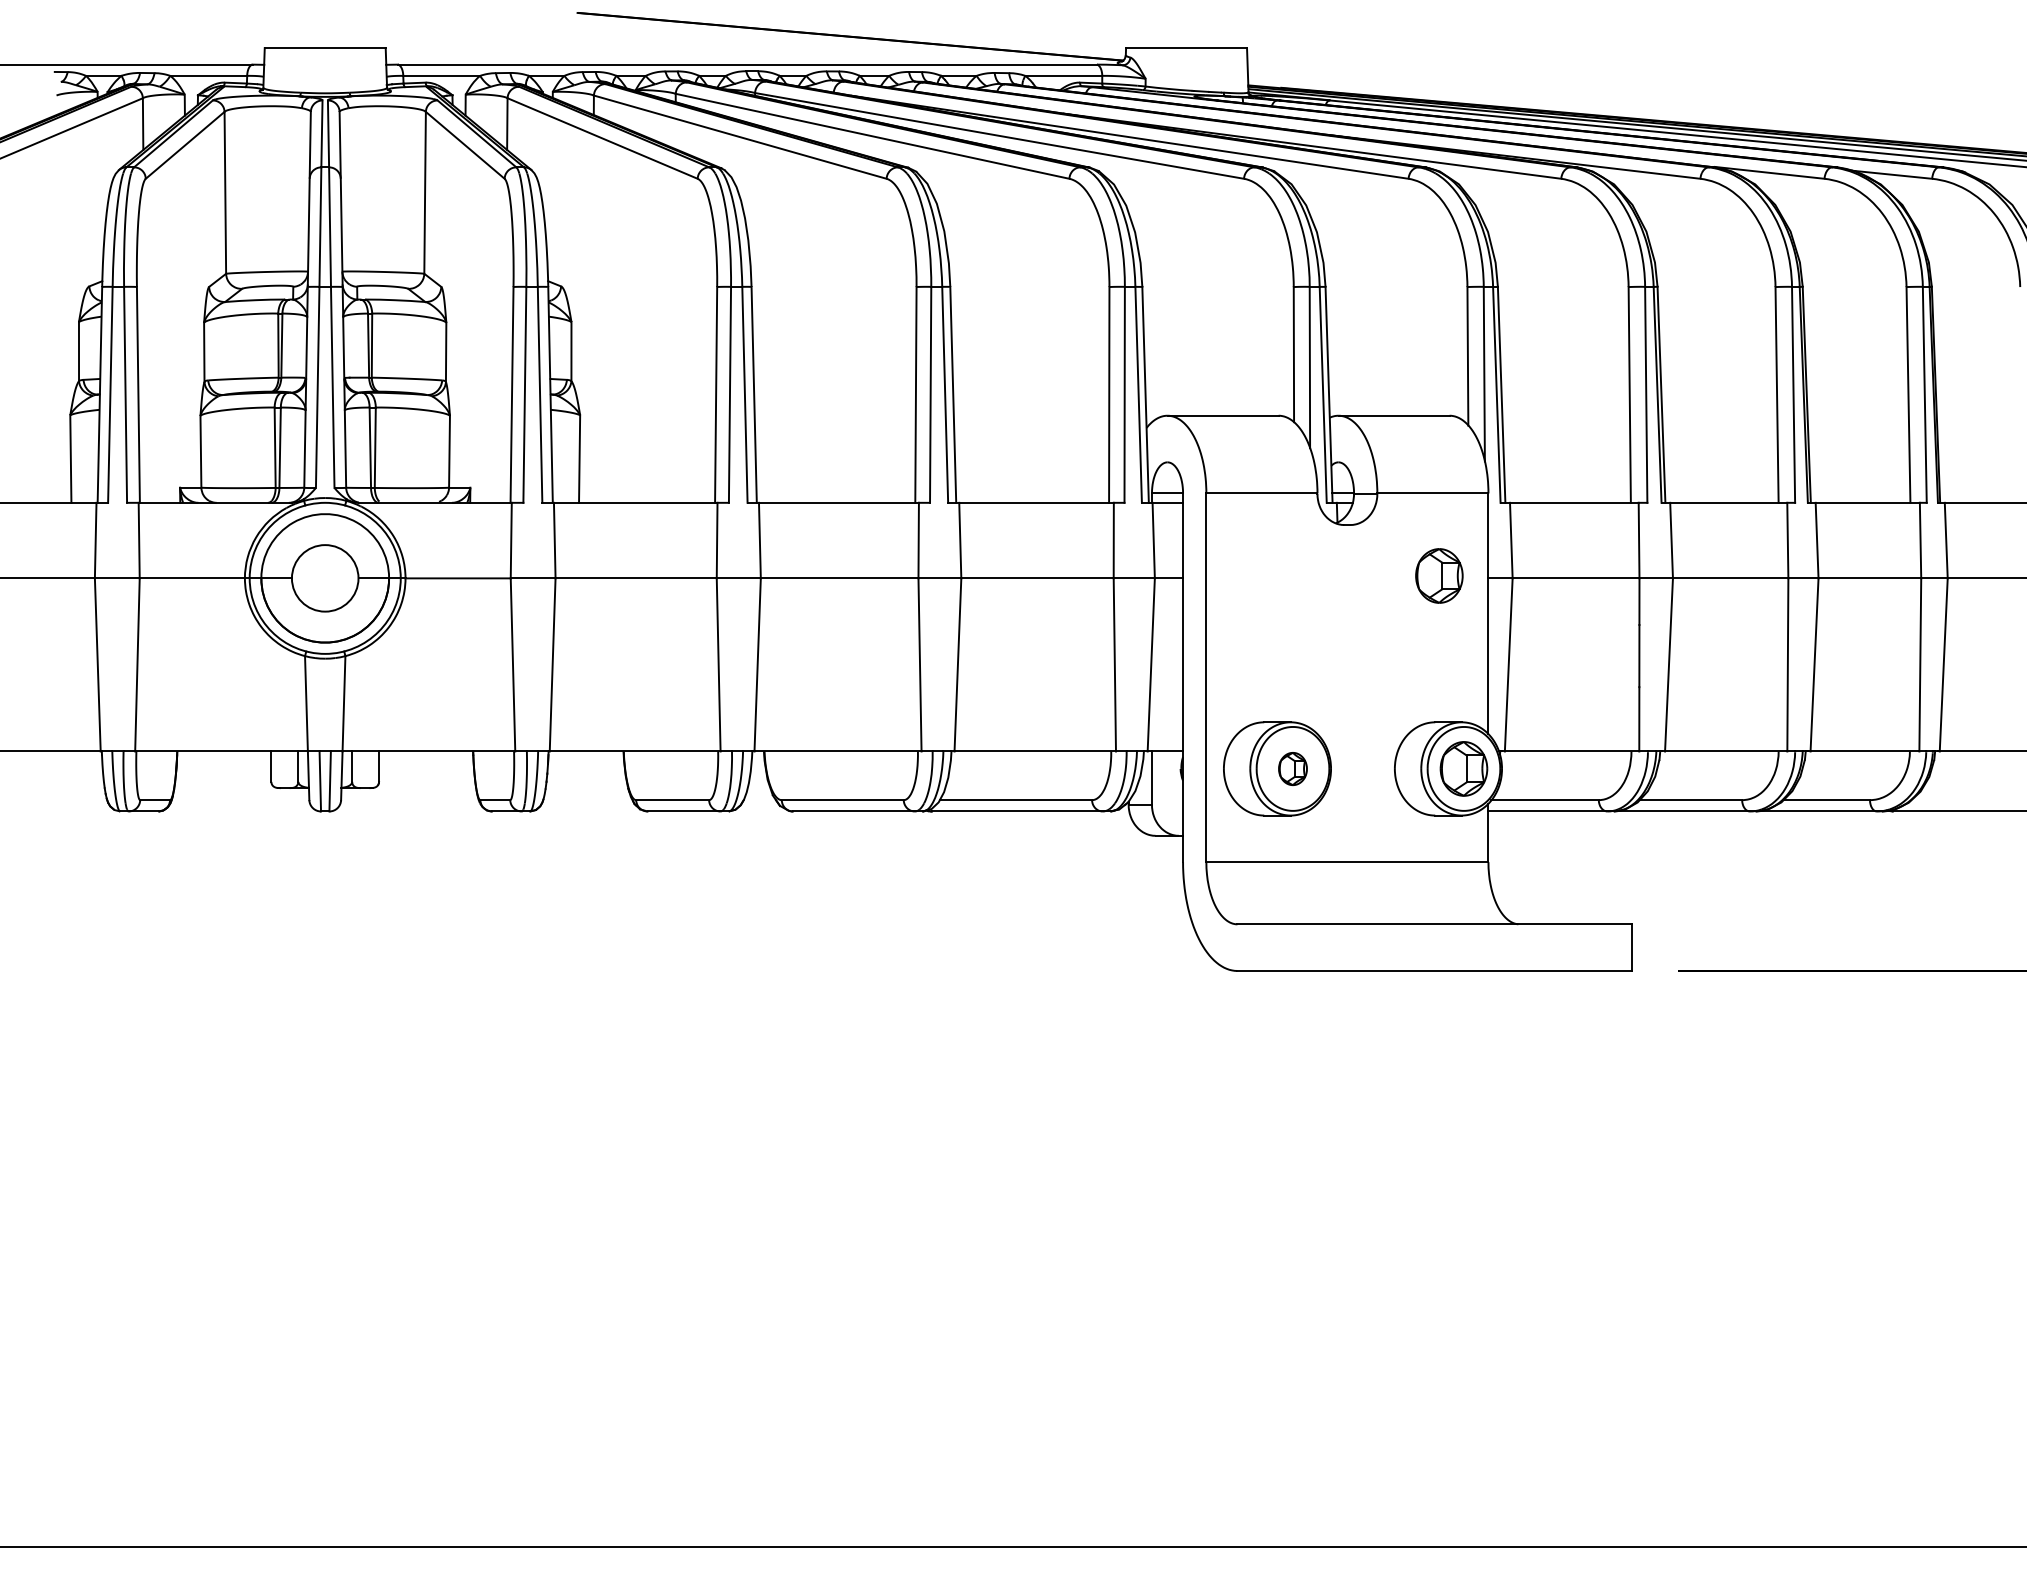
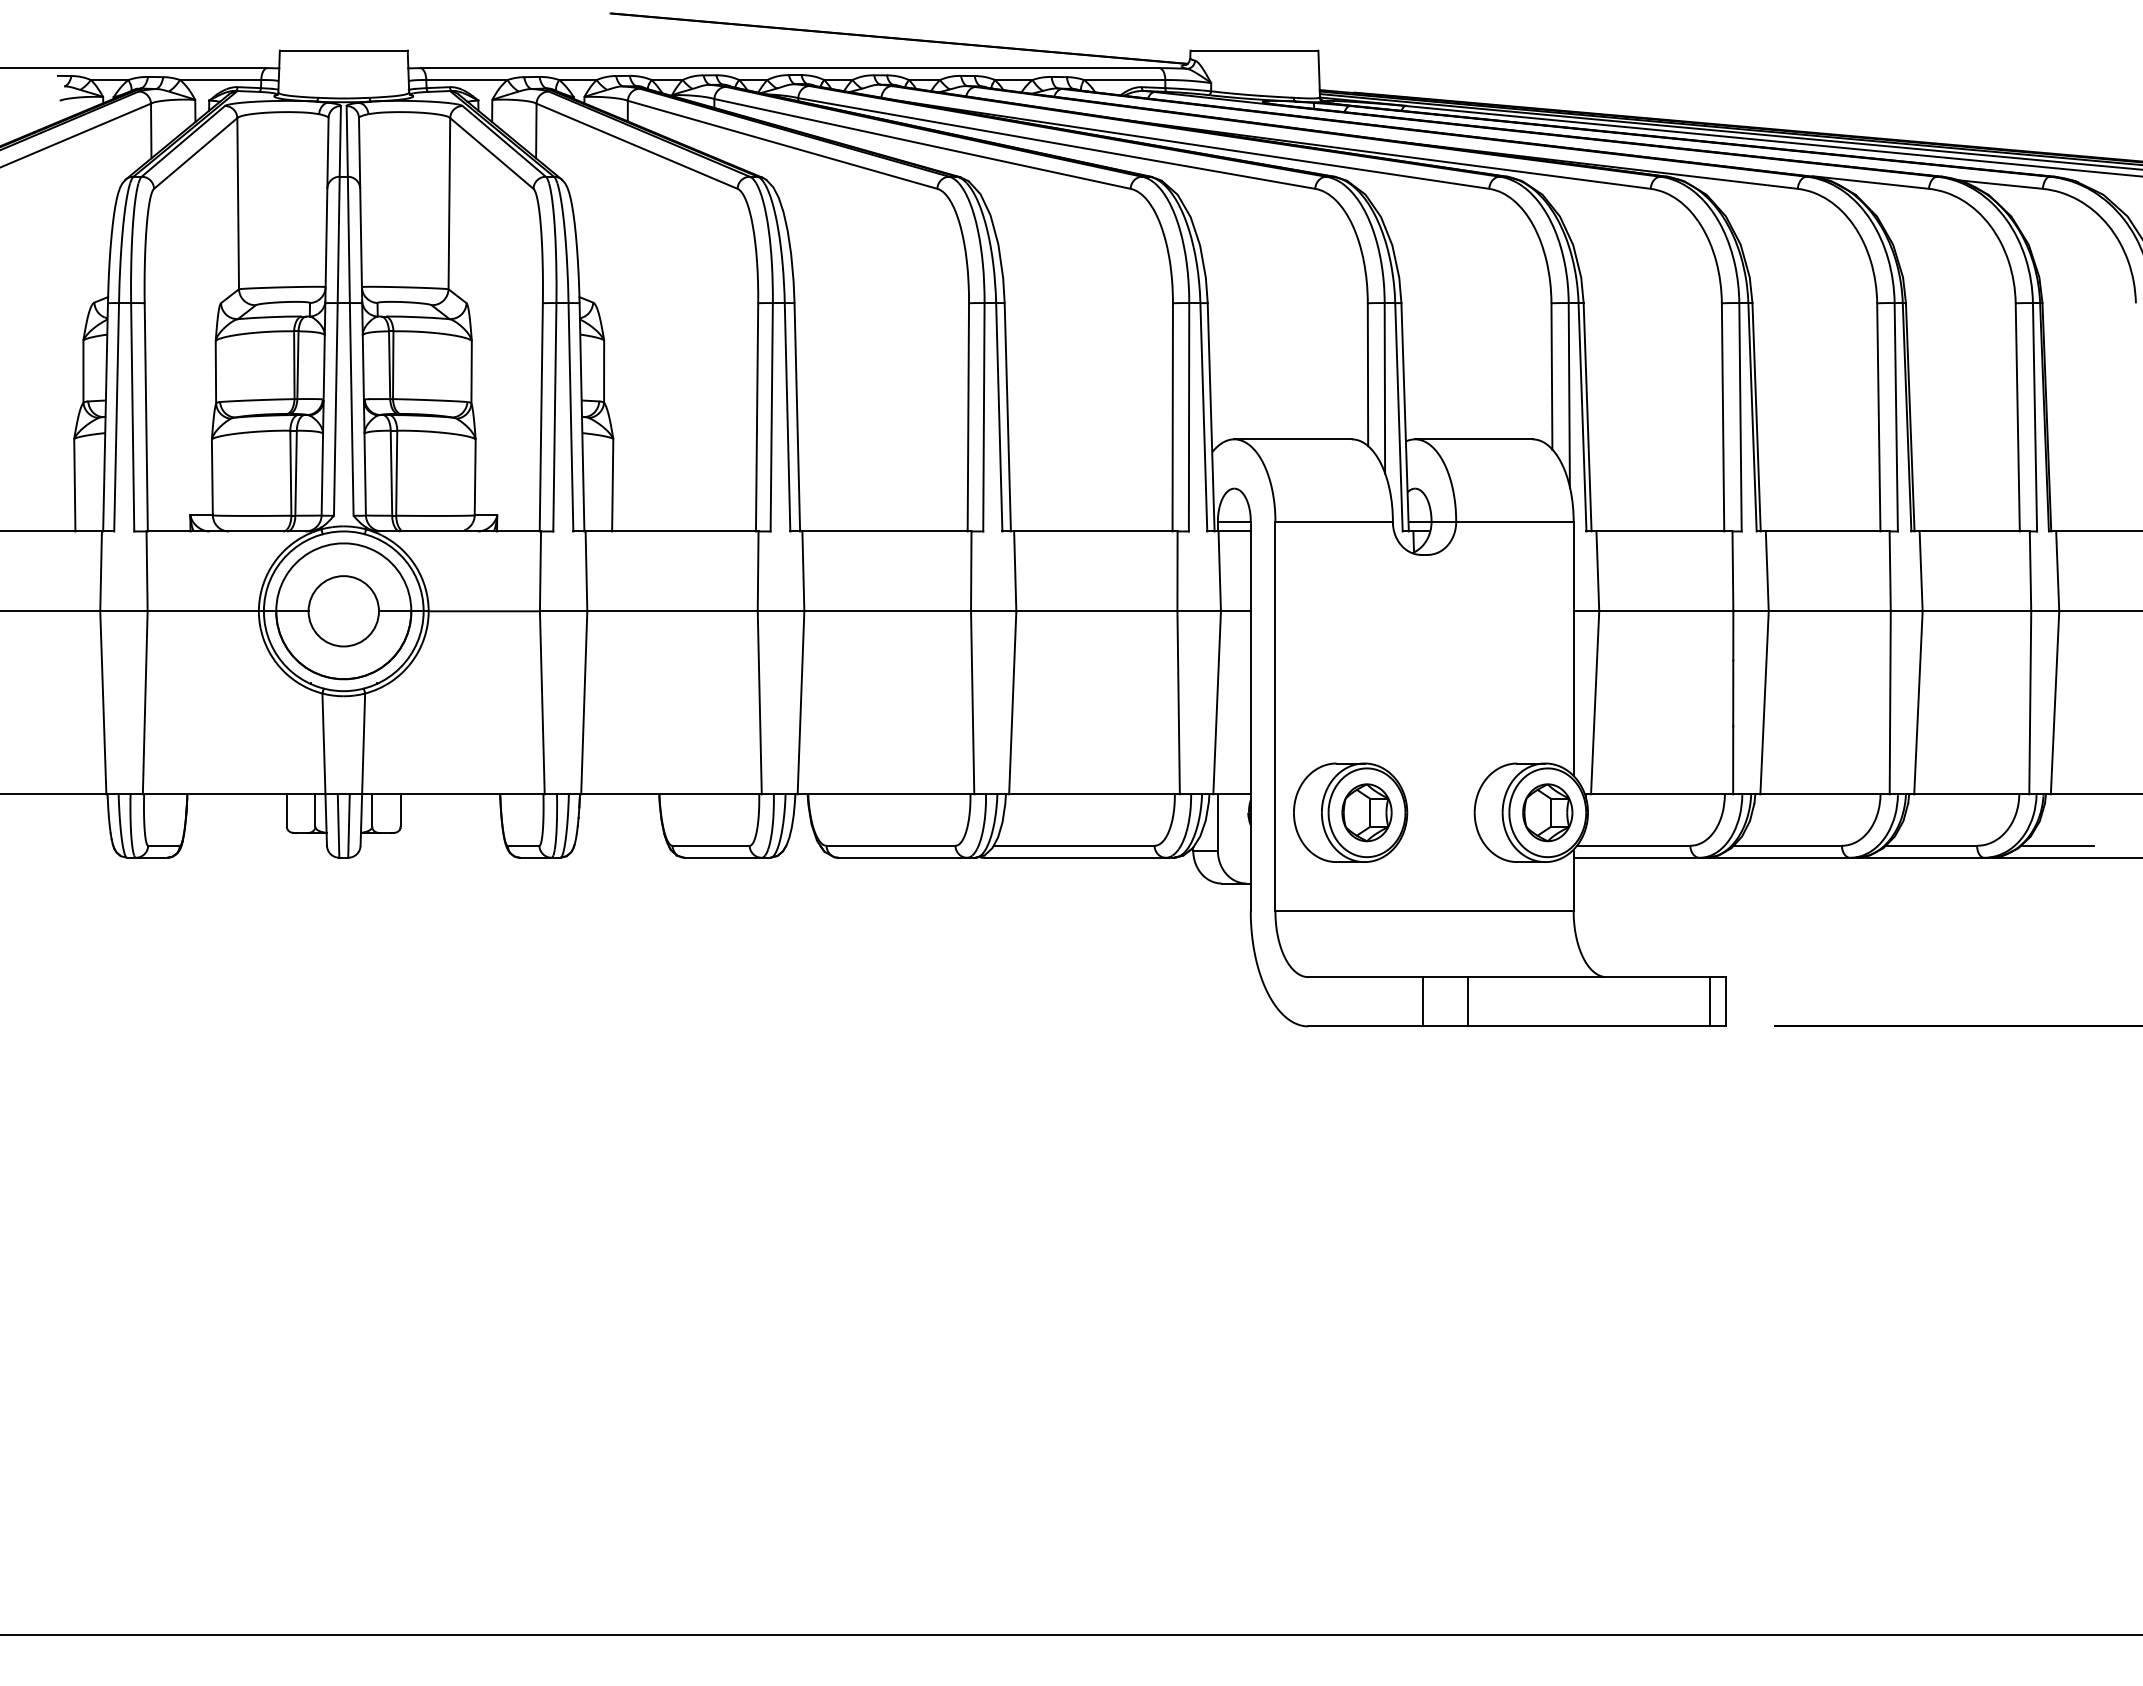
part: (1439, 575) -> (1521, 608), removed
part: (1292, 768) -> (1366, 812), size x1.67
line: (1946, 799) -> (2057, 845), added
line: (1346, 947) -> (1423, 1001), added
line: (1388, 947) -> (1468, 1001), added
line: (1616, 947) -> (1709, 1001), added

